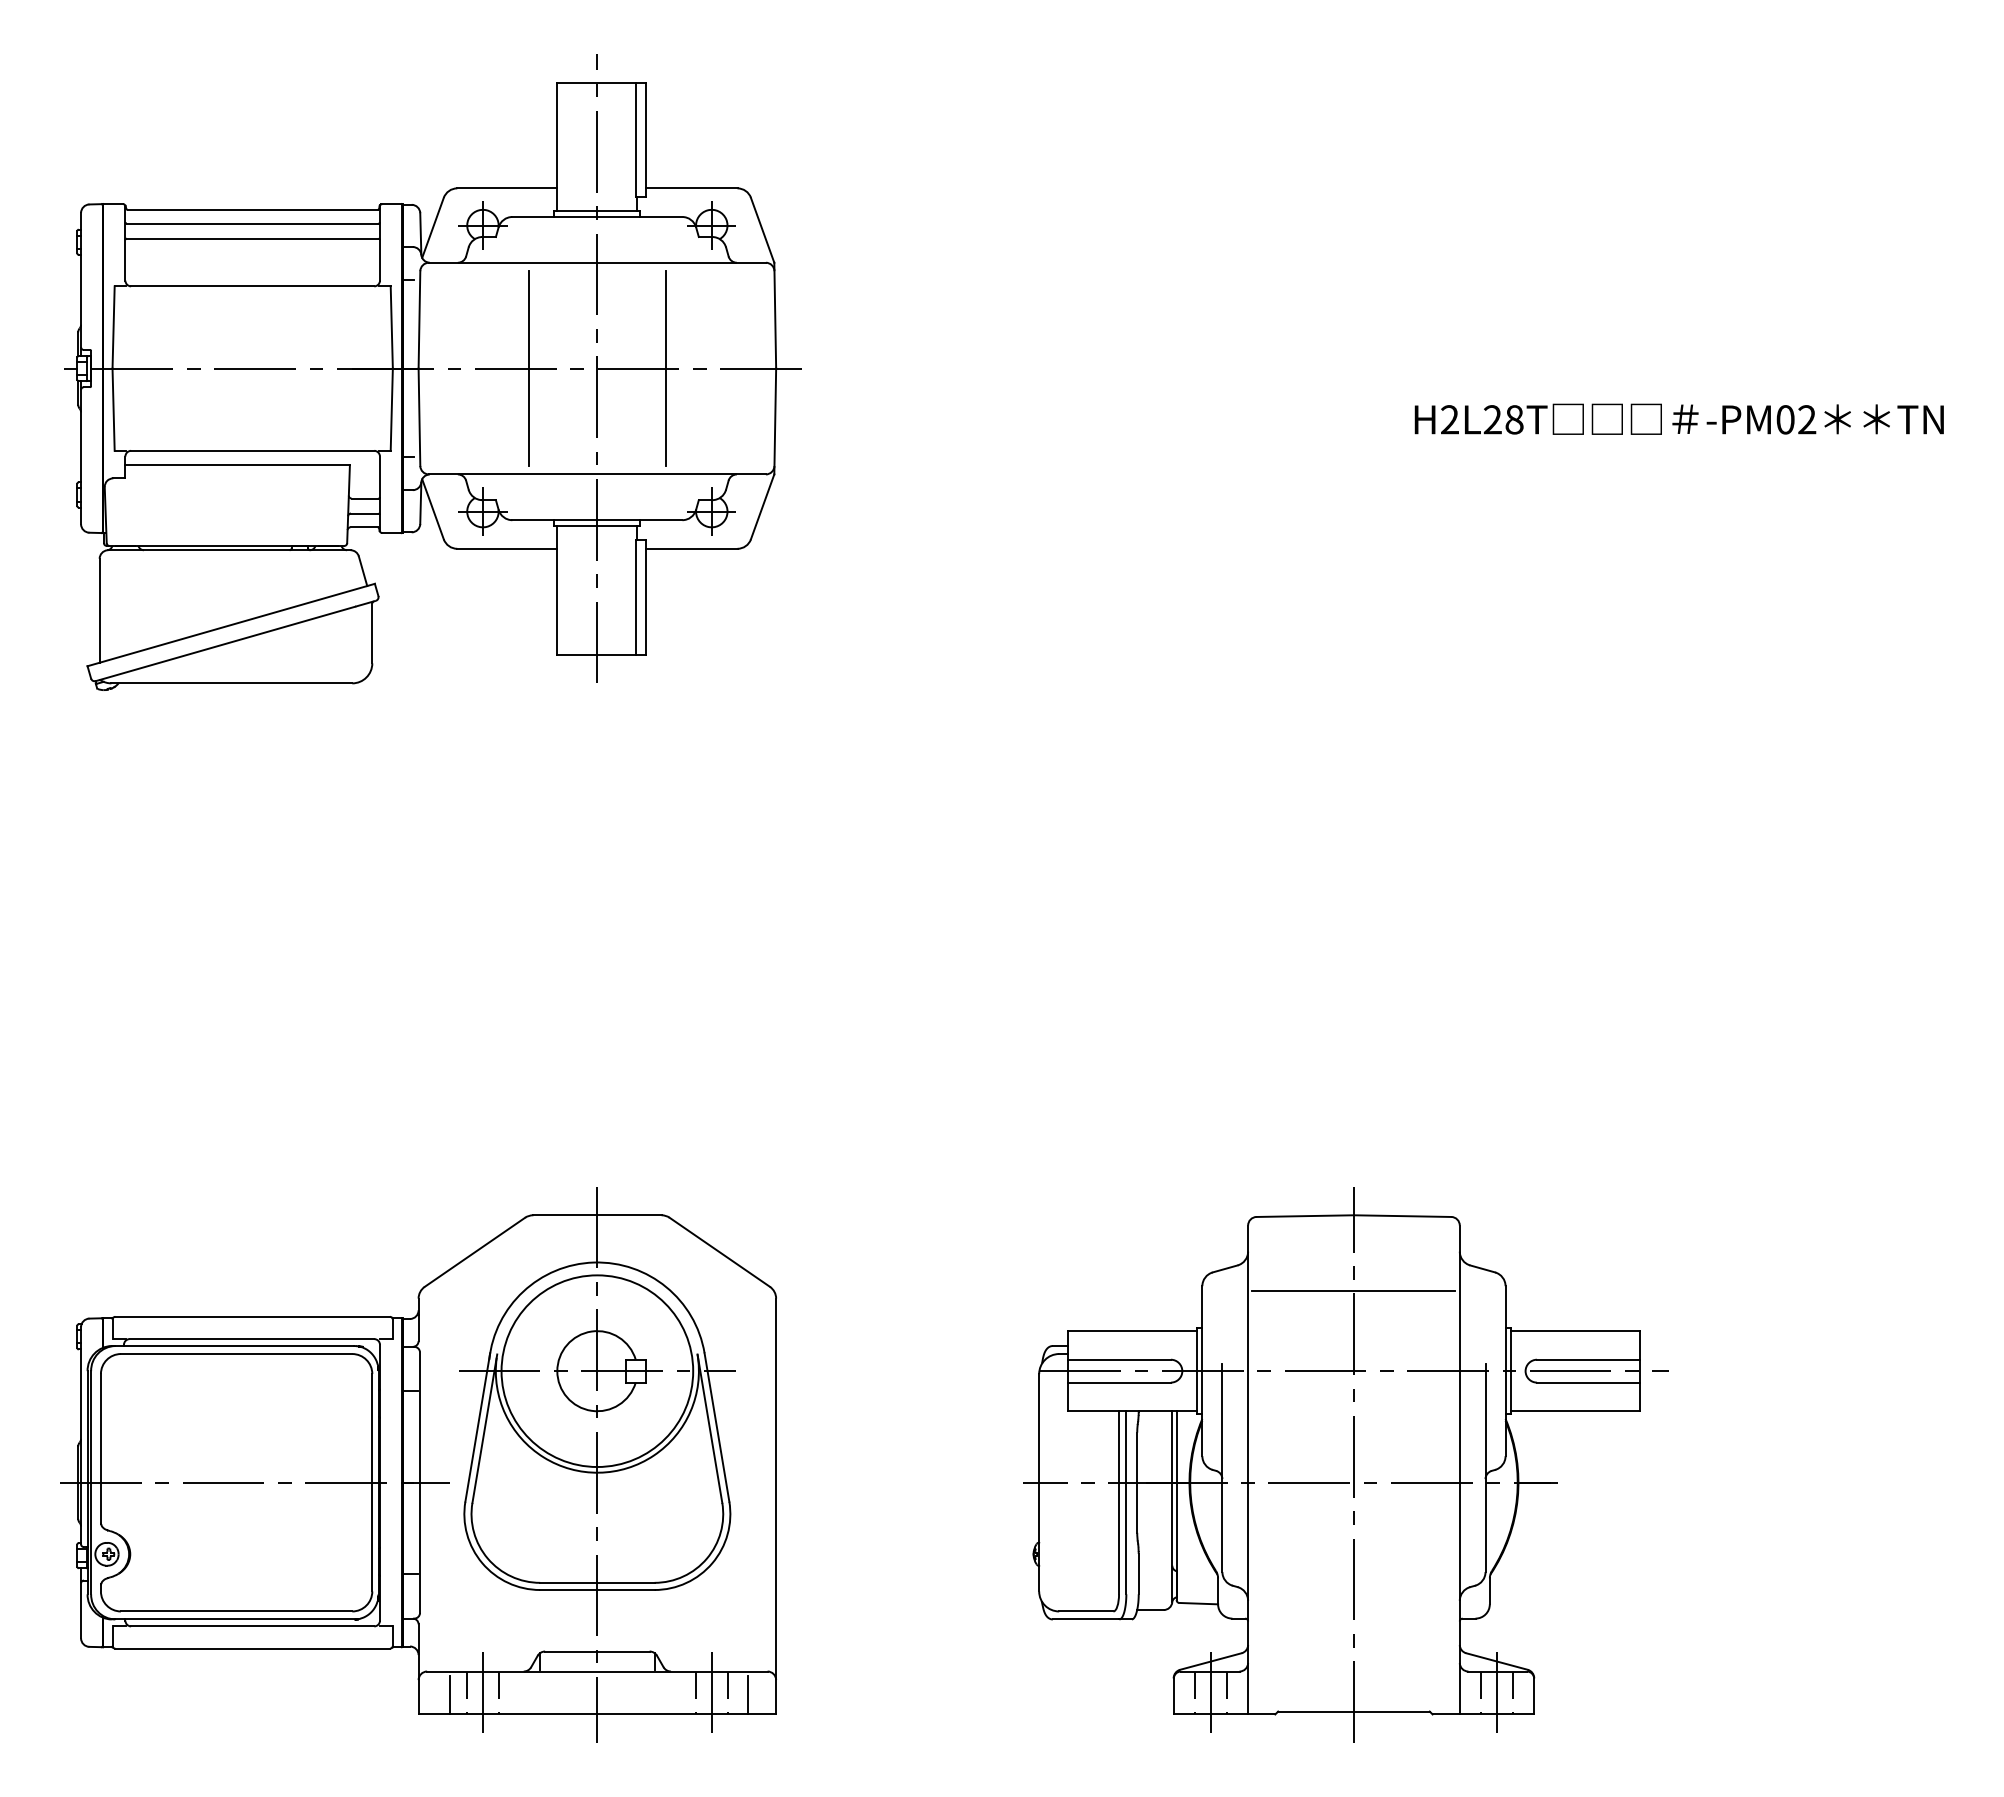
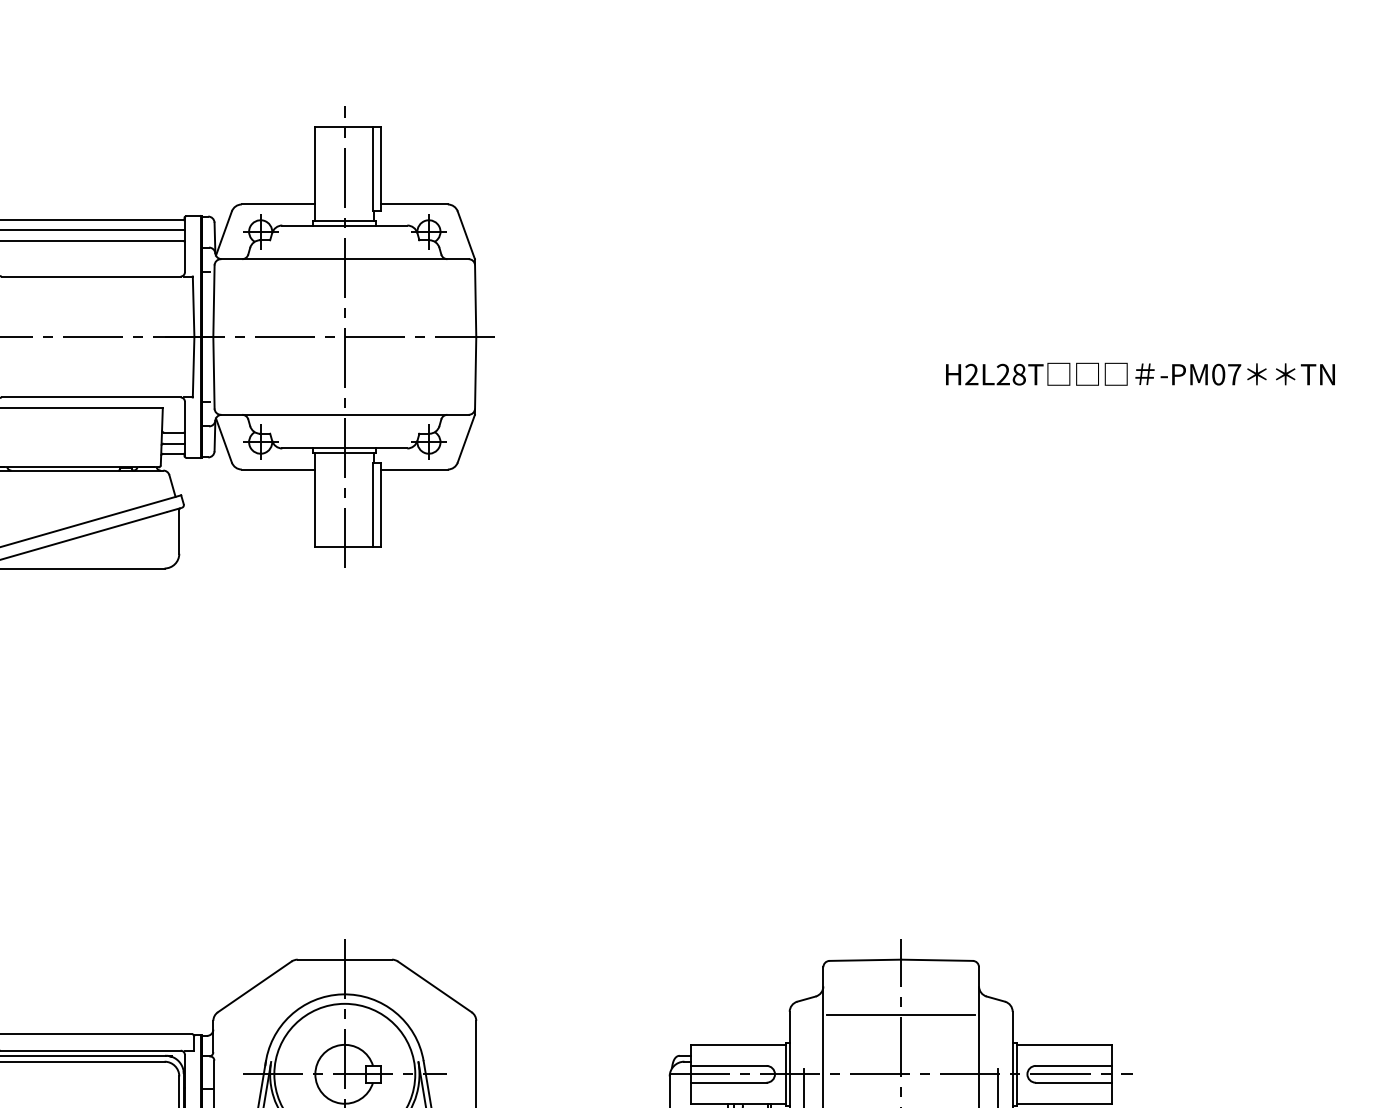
line: (528, 368) -> (294, 336), removed
line: (666, 368) -> (395, 336), removed
text: (1807, 419) -> (1234, 374), -PM02 -> -PM07

